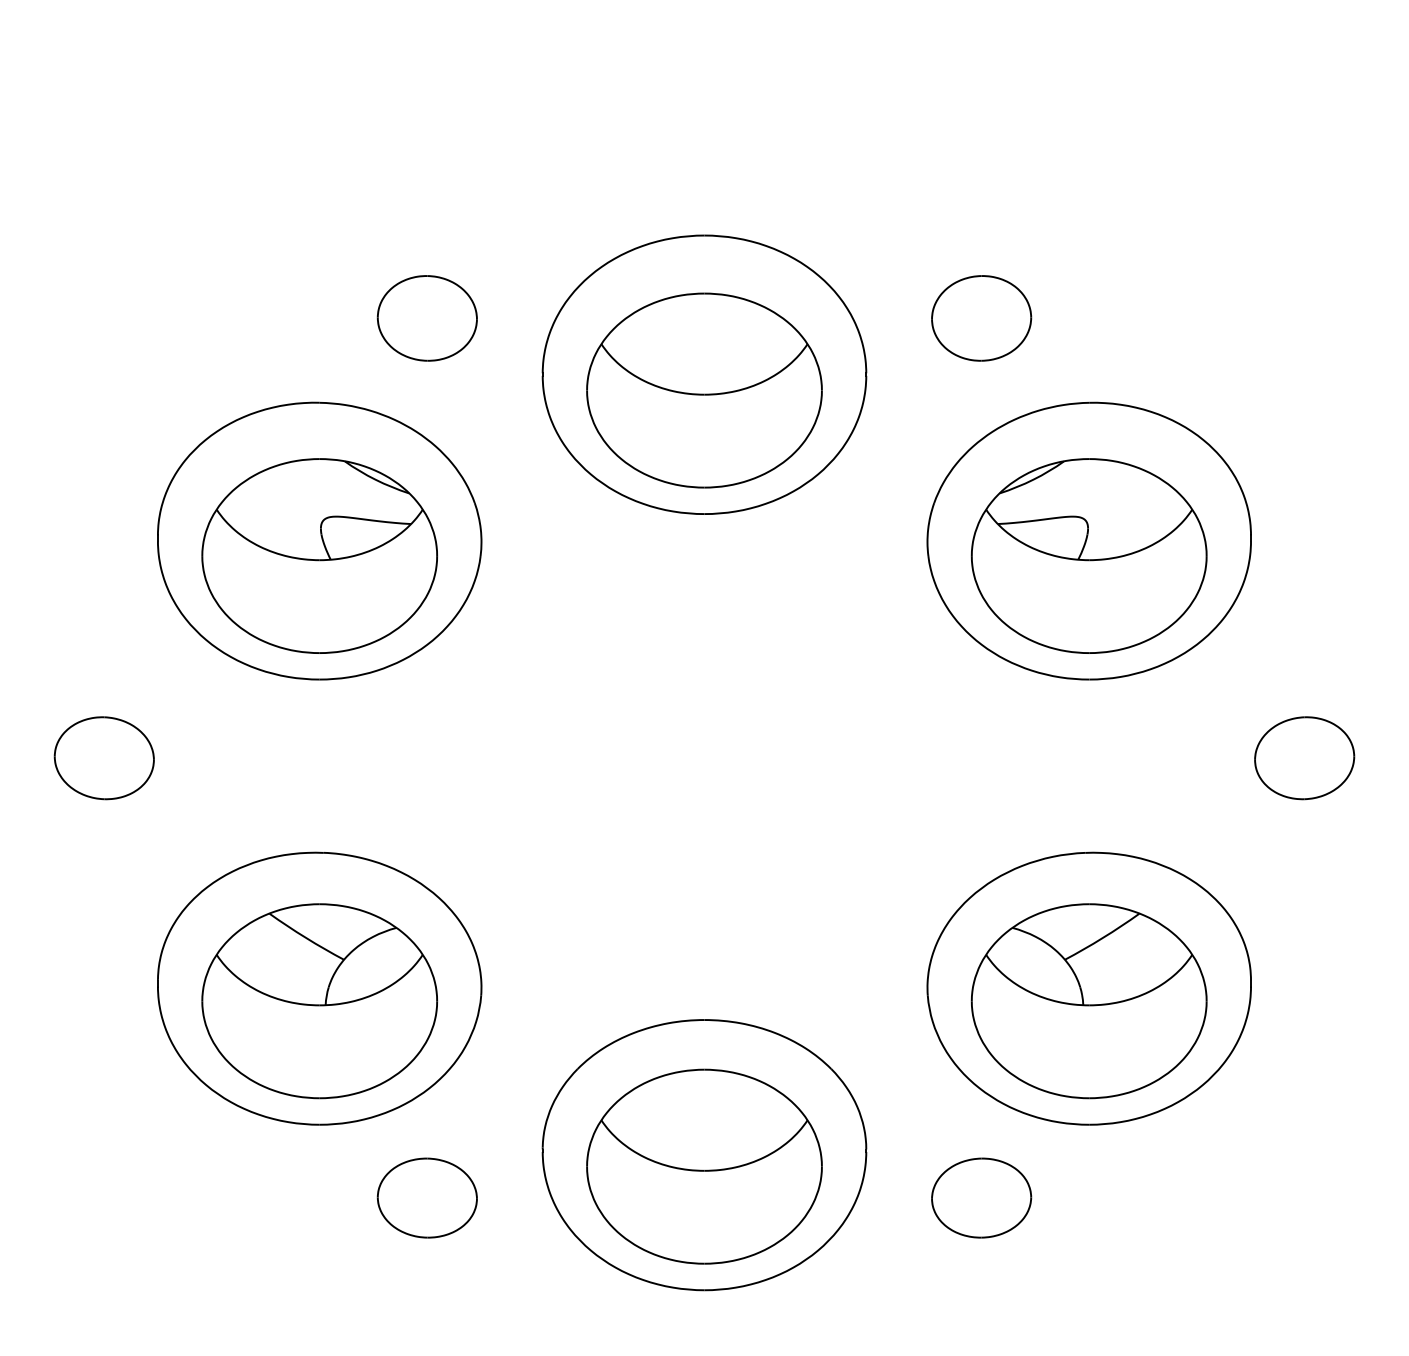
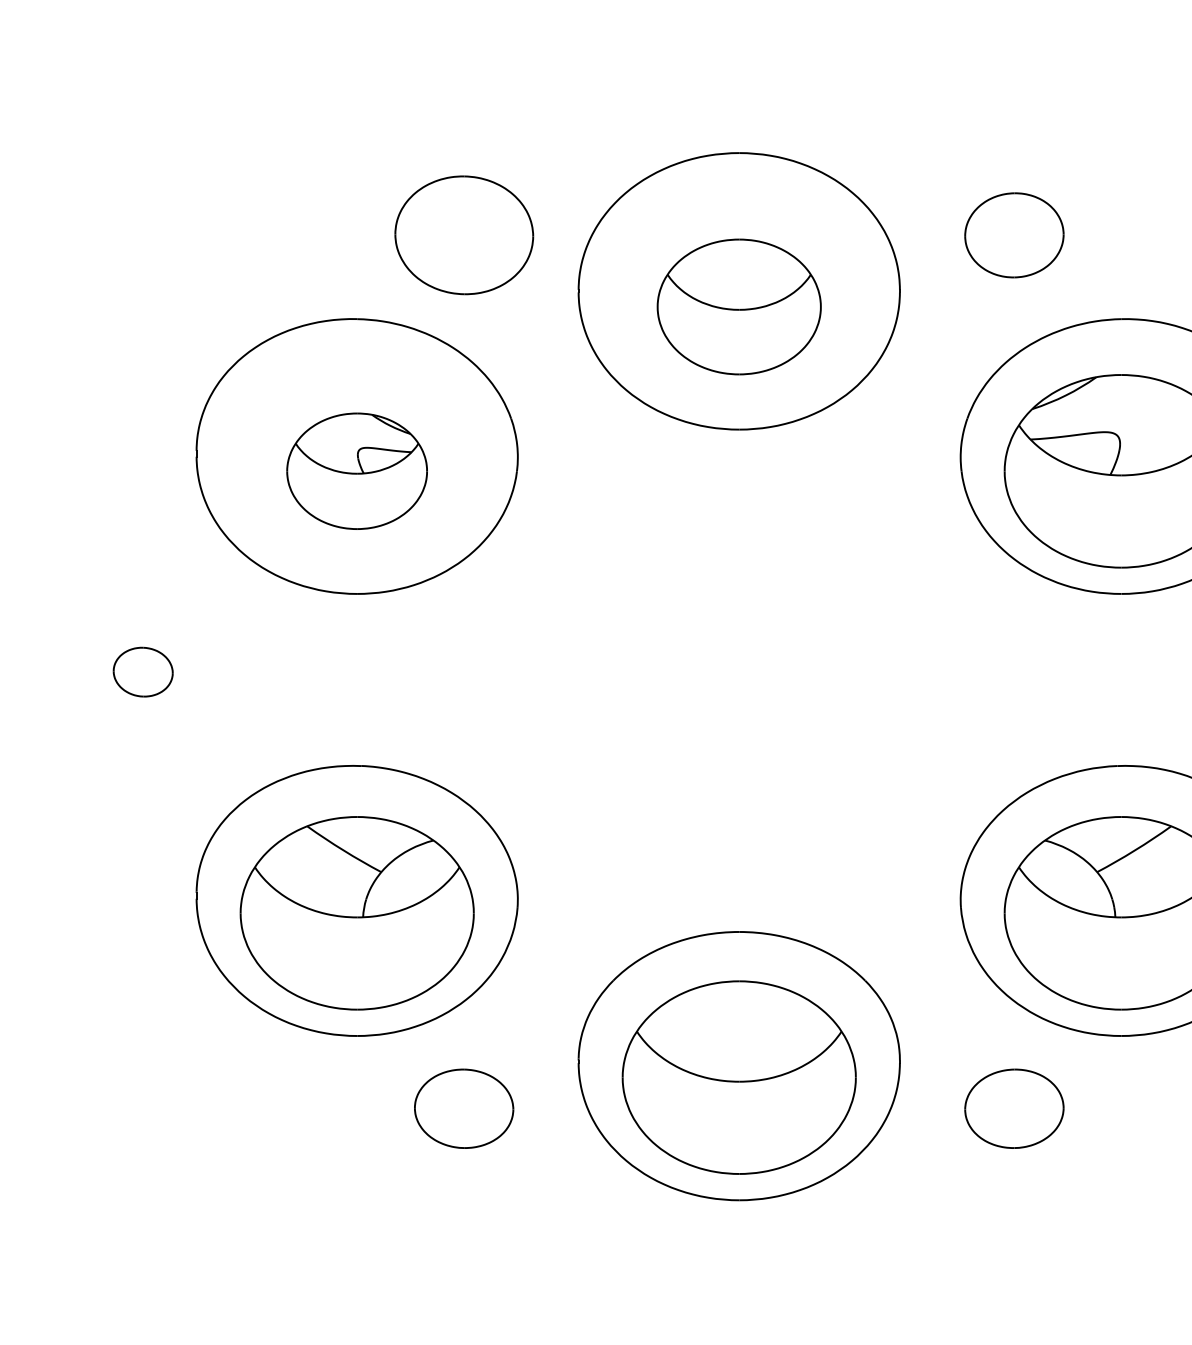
part: (426, 318) -> (463, 235), size x1.4
part: (704, 390) -> (739, 306), size x0.7
part: (319, 555) -> (357, 470), size x0.6
part: (103, 758) -> (142, 672), size x0.6

